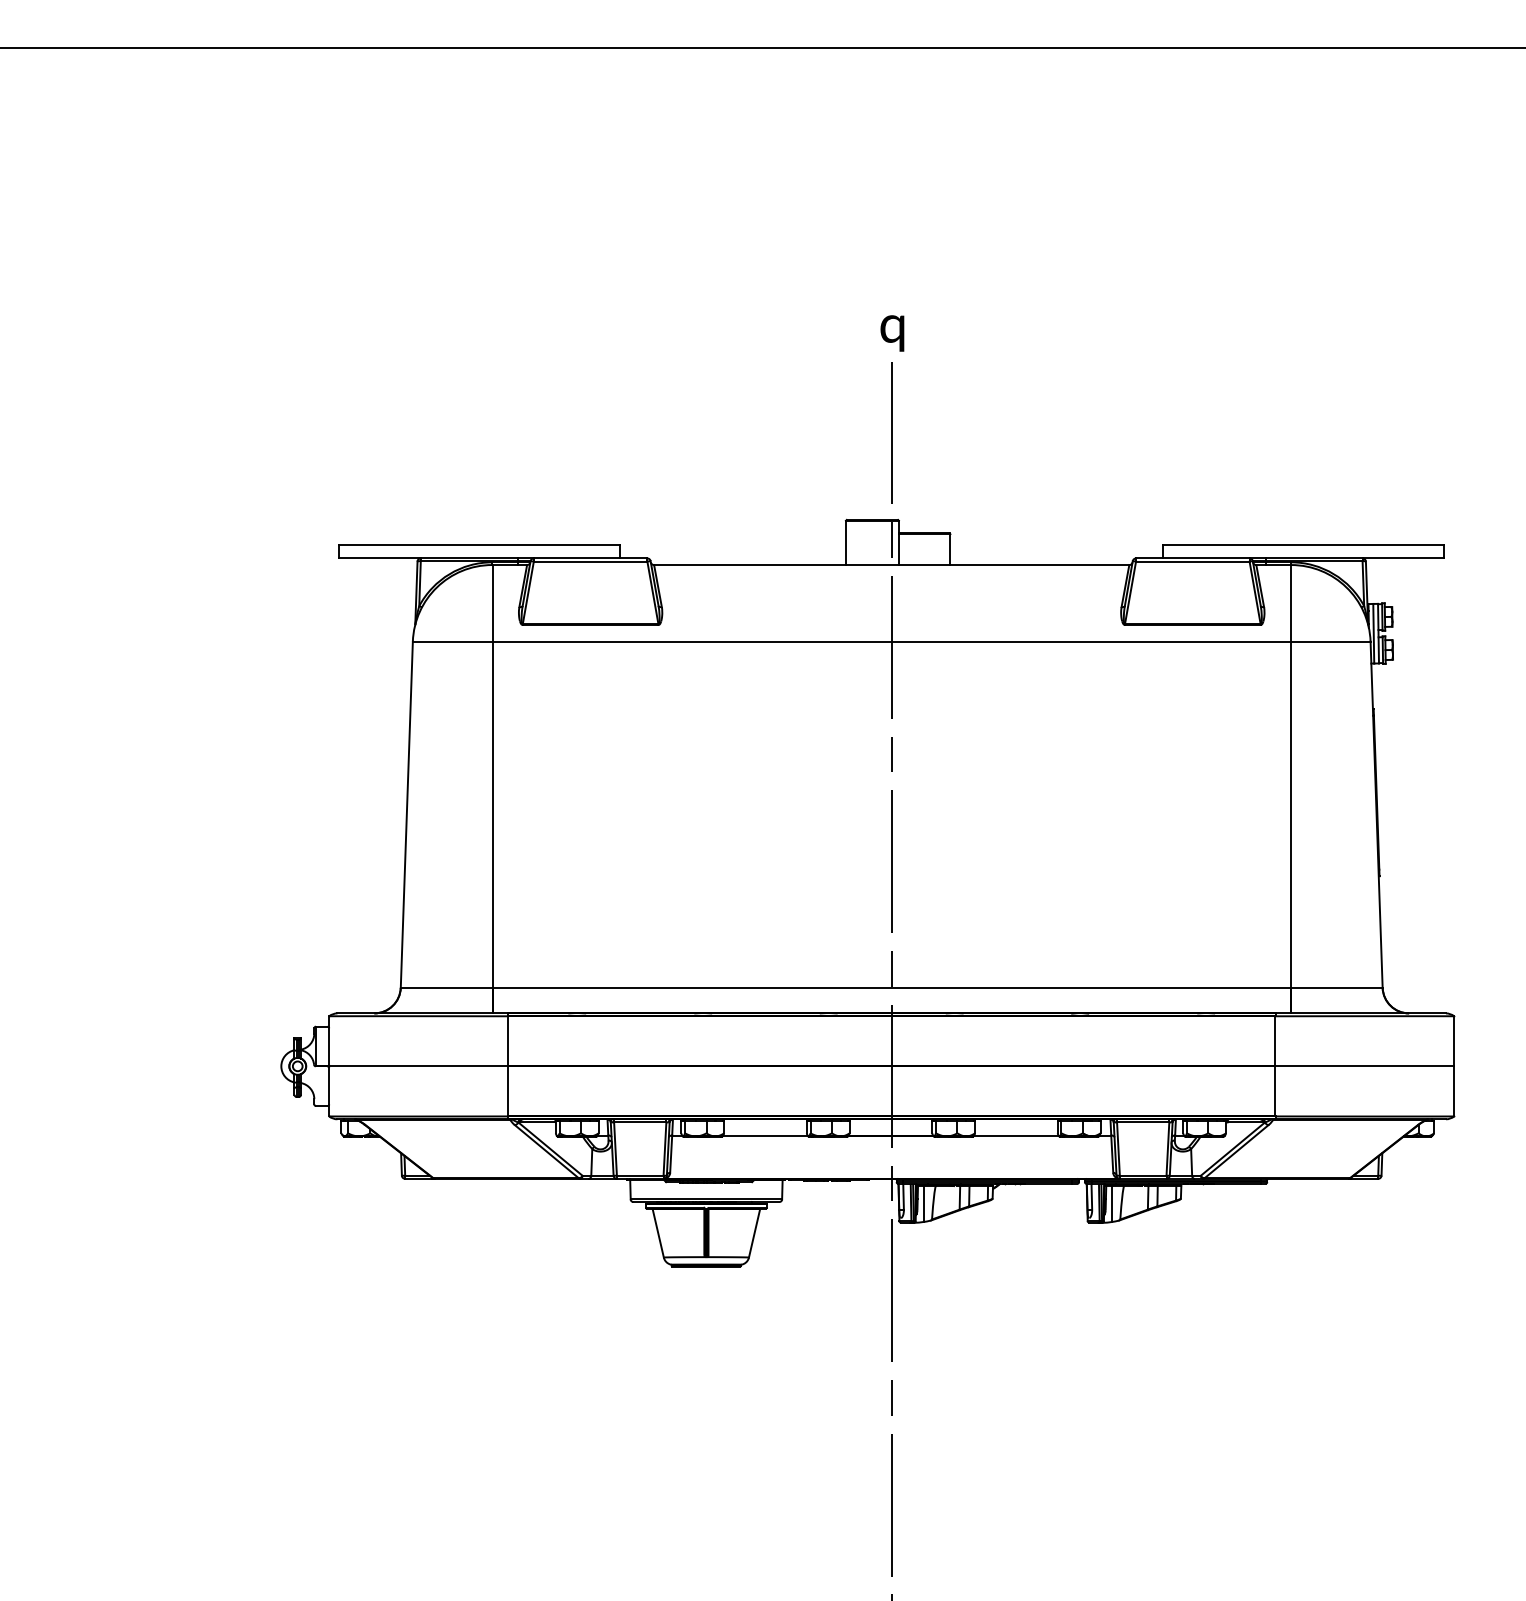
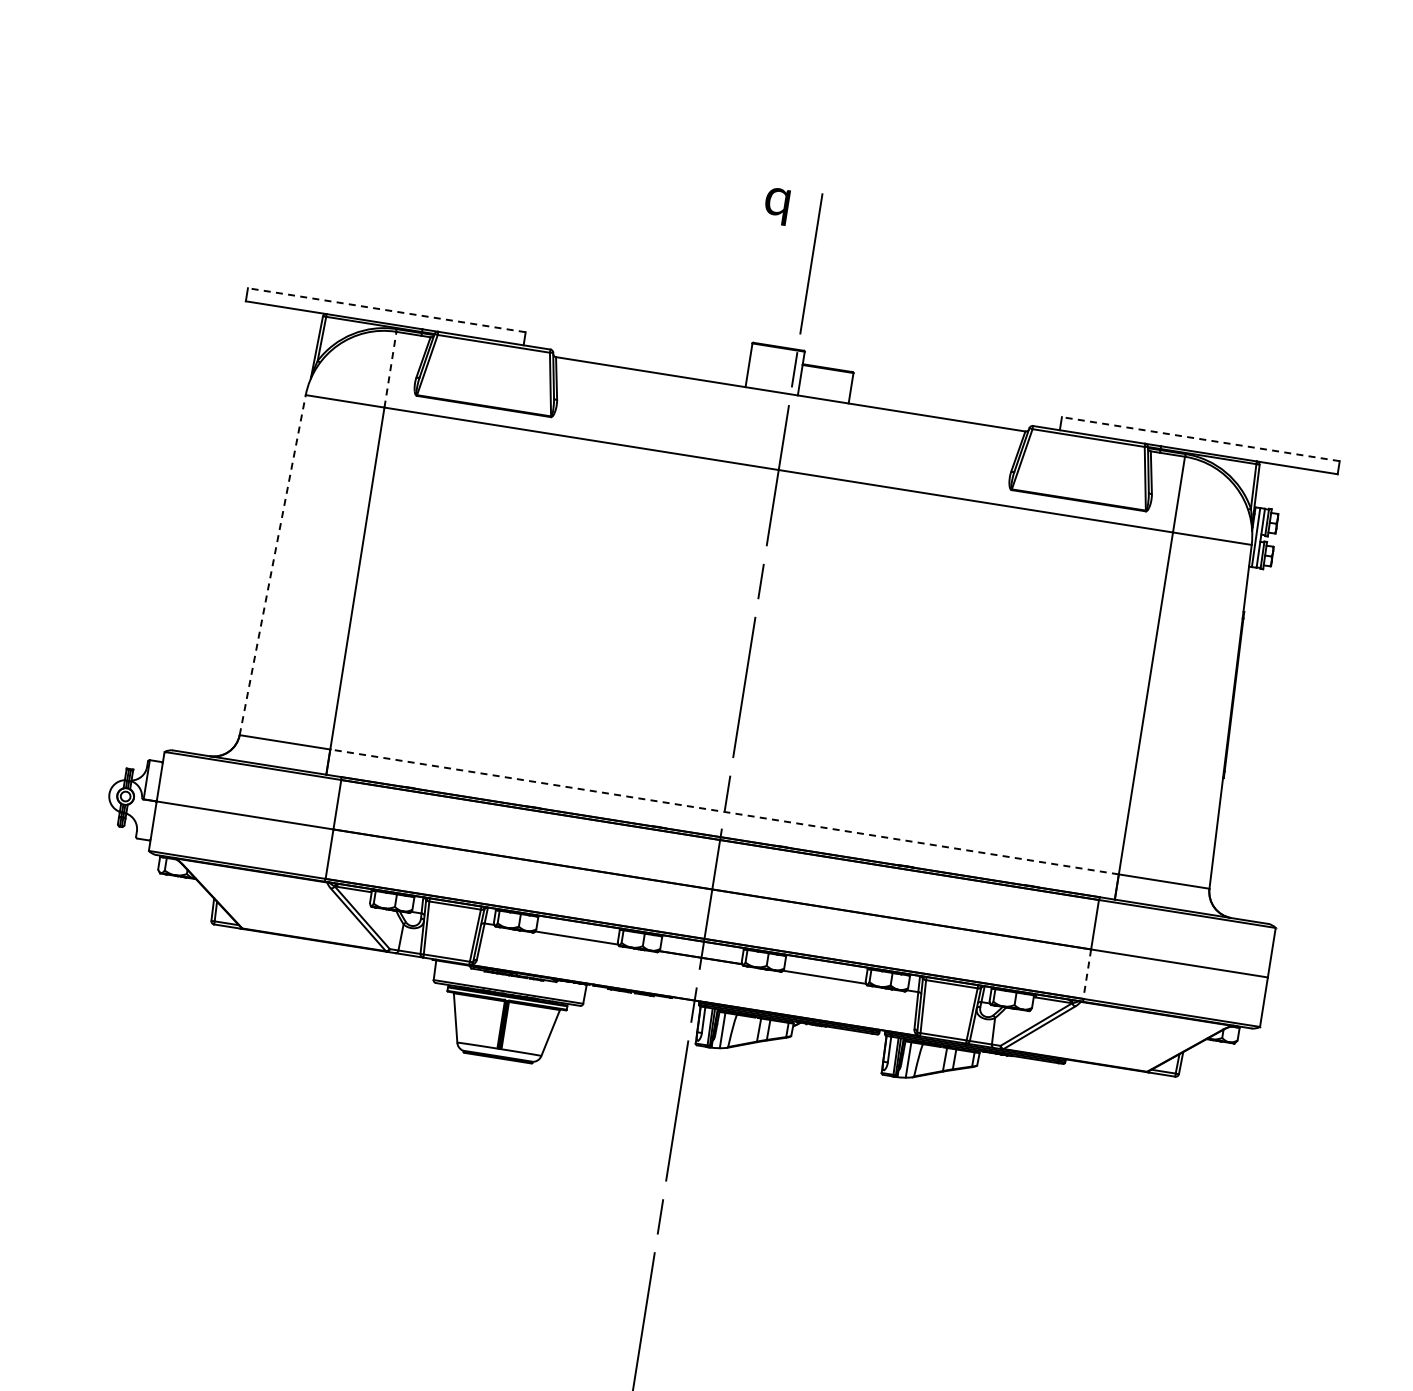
text: (892, 333) -> (776, 206), moved
line: (479, 545) -> (386, 310), solid -> dashed
line: (1303, 545) -> (1200, 439), solid -> dashed
line: (492, 602) -> (390, 368), solid -> dashed
line: (406, 814) -> (272, 564), solid -> dashed
line: (891, 987) -> (724, 811), solid -> dashed
line: (1275, 1091) -> (1087, 974), solid -> dashed

